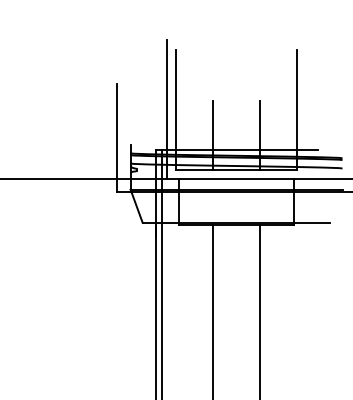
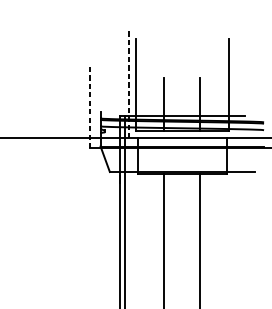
line: (167, 110) -> (129, 85), solid -> dashed
line: (116, 137) -> (89, 106), solid -> dashed

